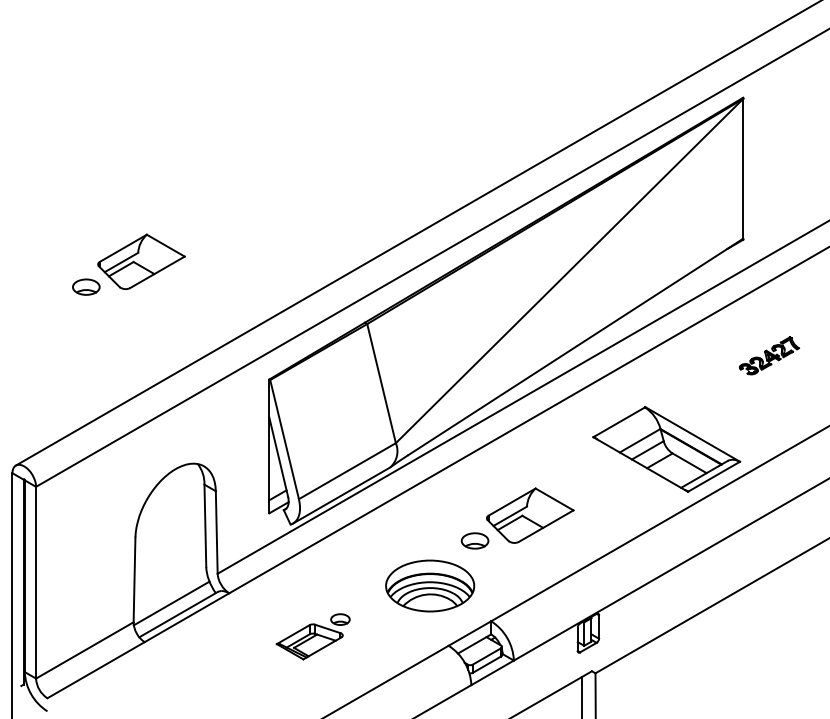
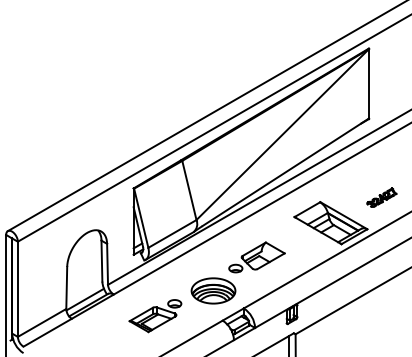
part: (127, 264) -> (63, 131), removed
part: (768, 355) -> (381, 197), moved
part: (313, 637) -> (155, 316), size x1.43

